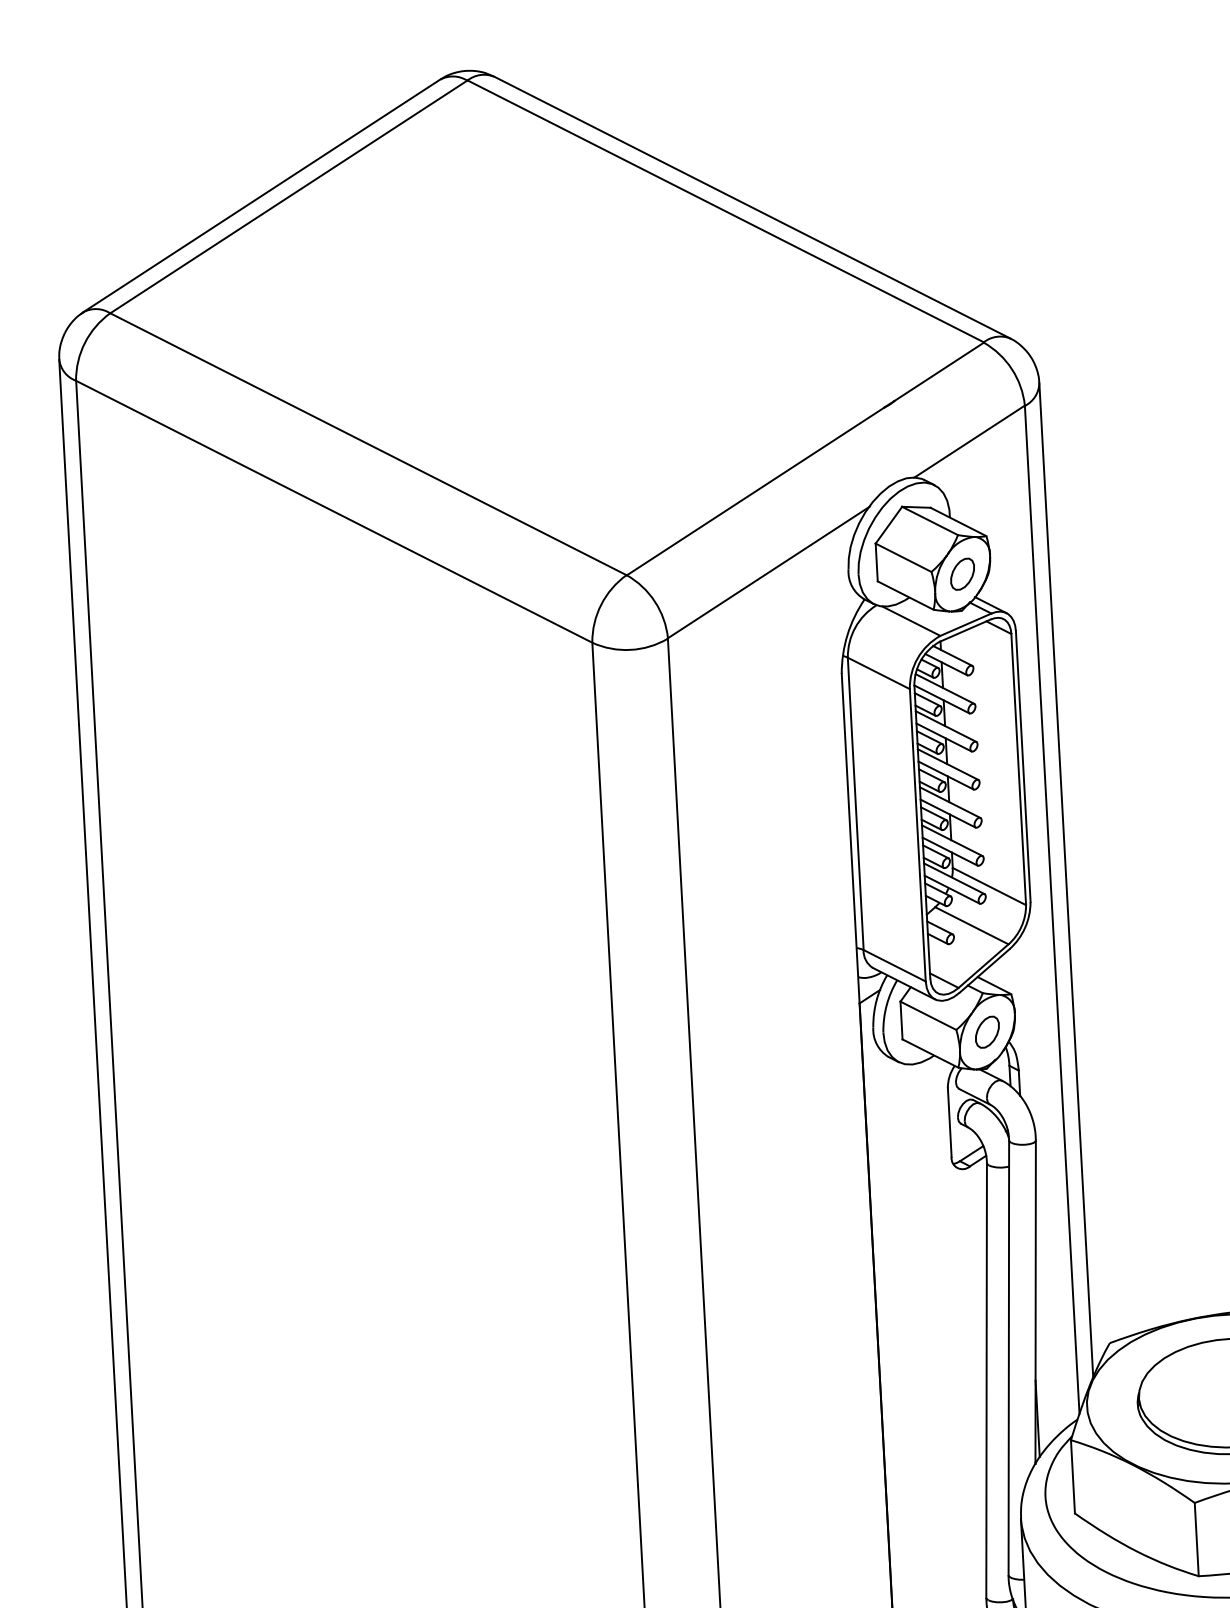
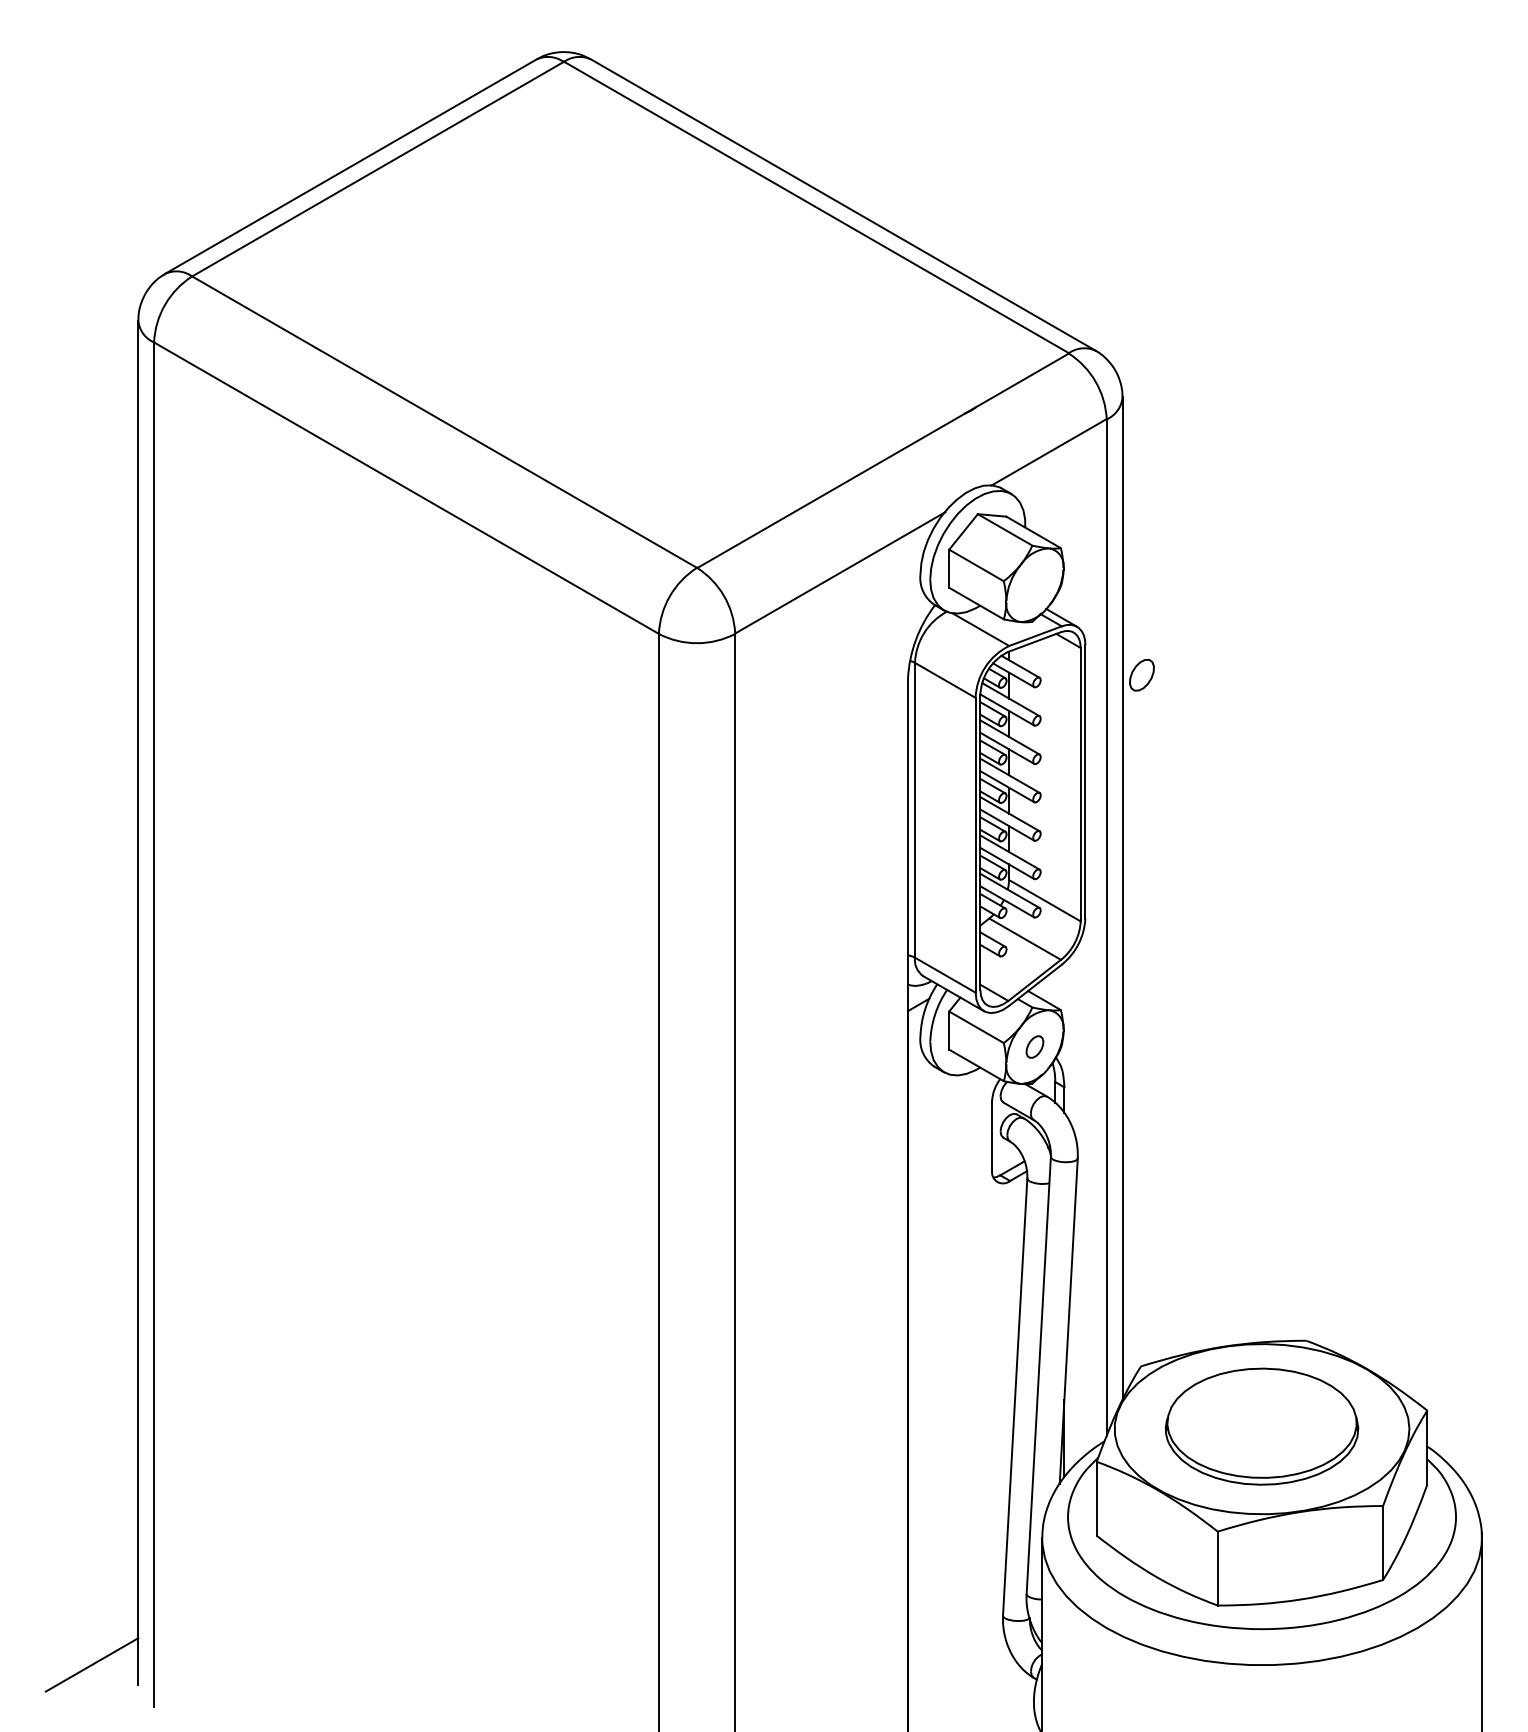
part: (962, 574) -> (1141, 675), moved
part: (986, 1031) -> (1034, 1046), size x0.7

